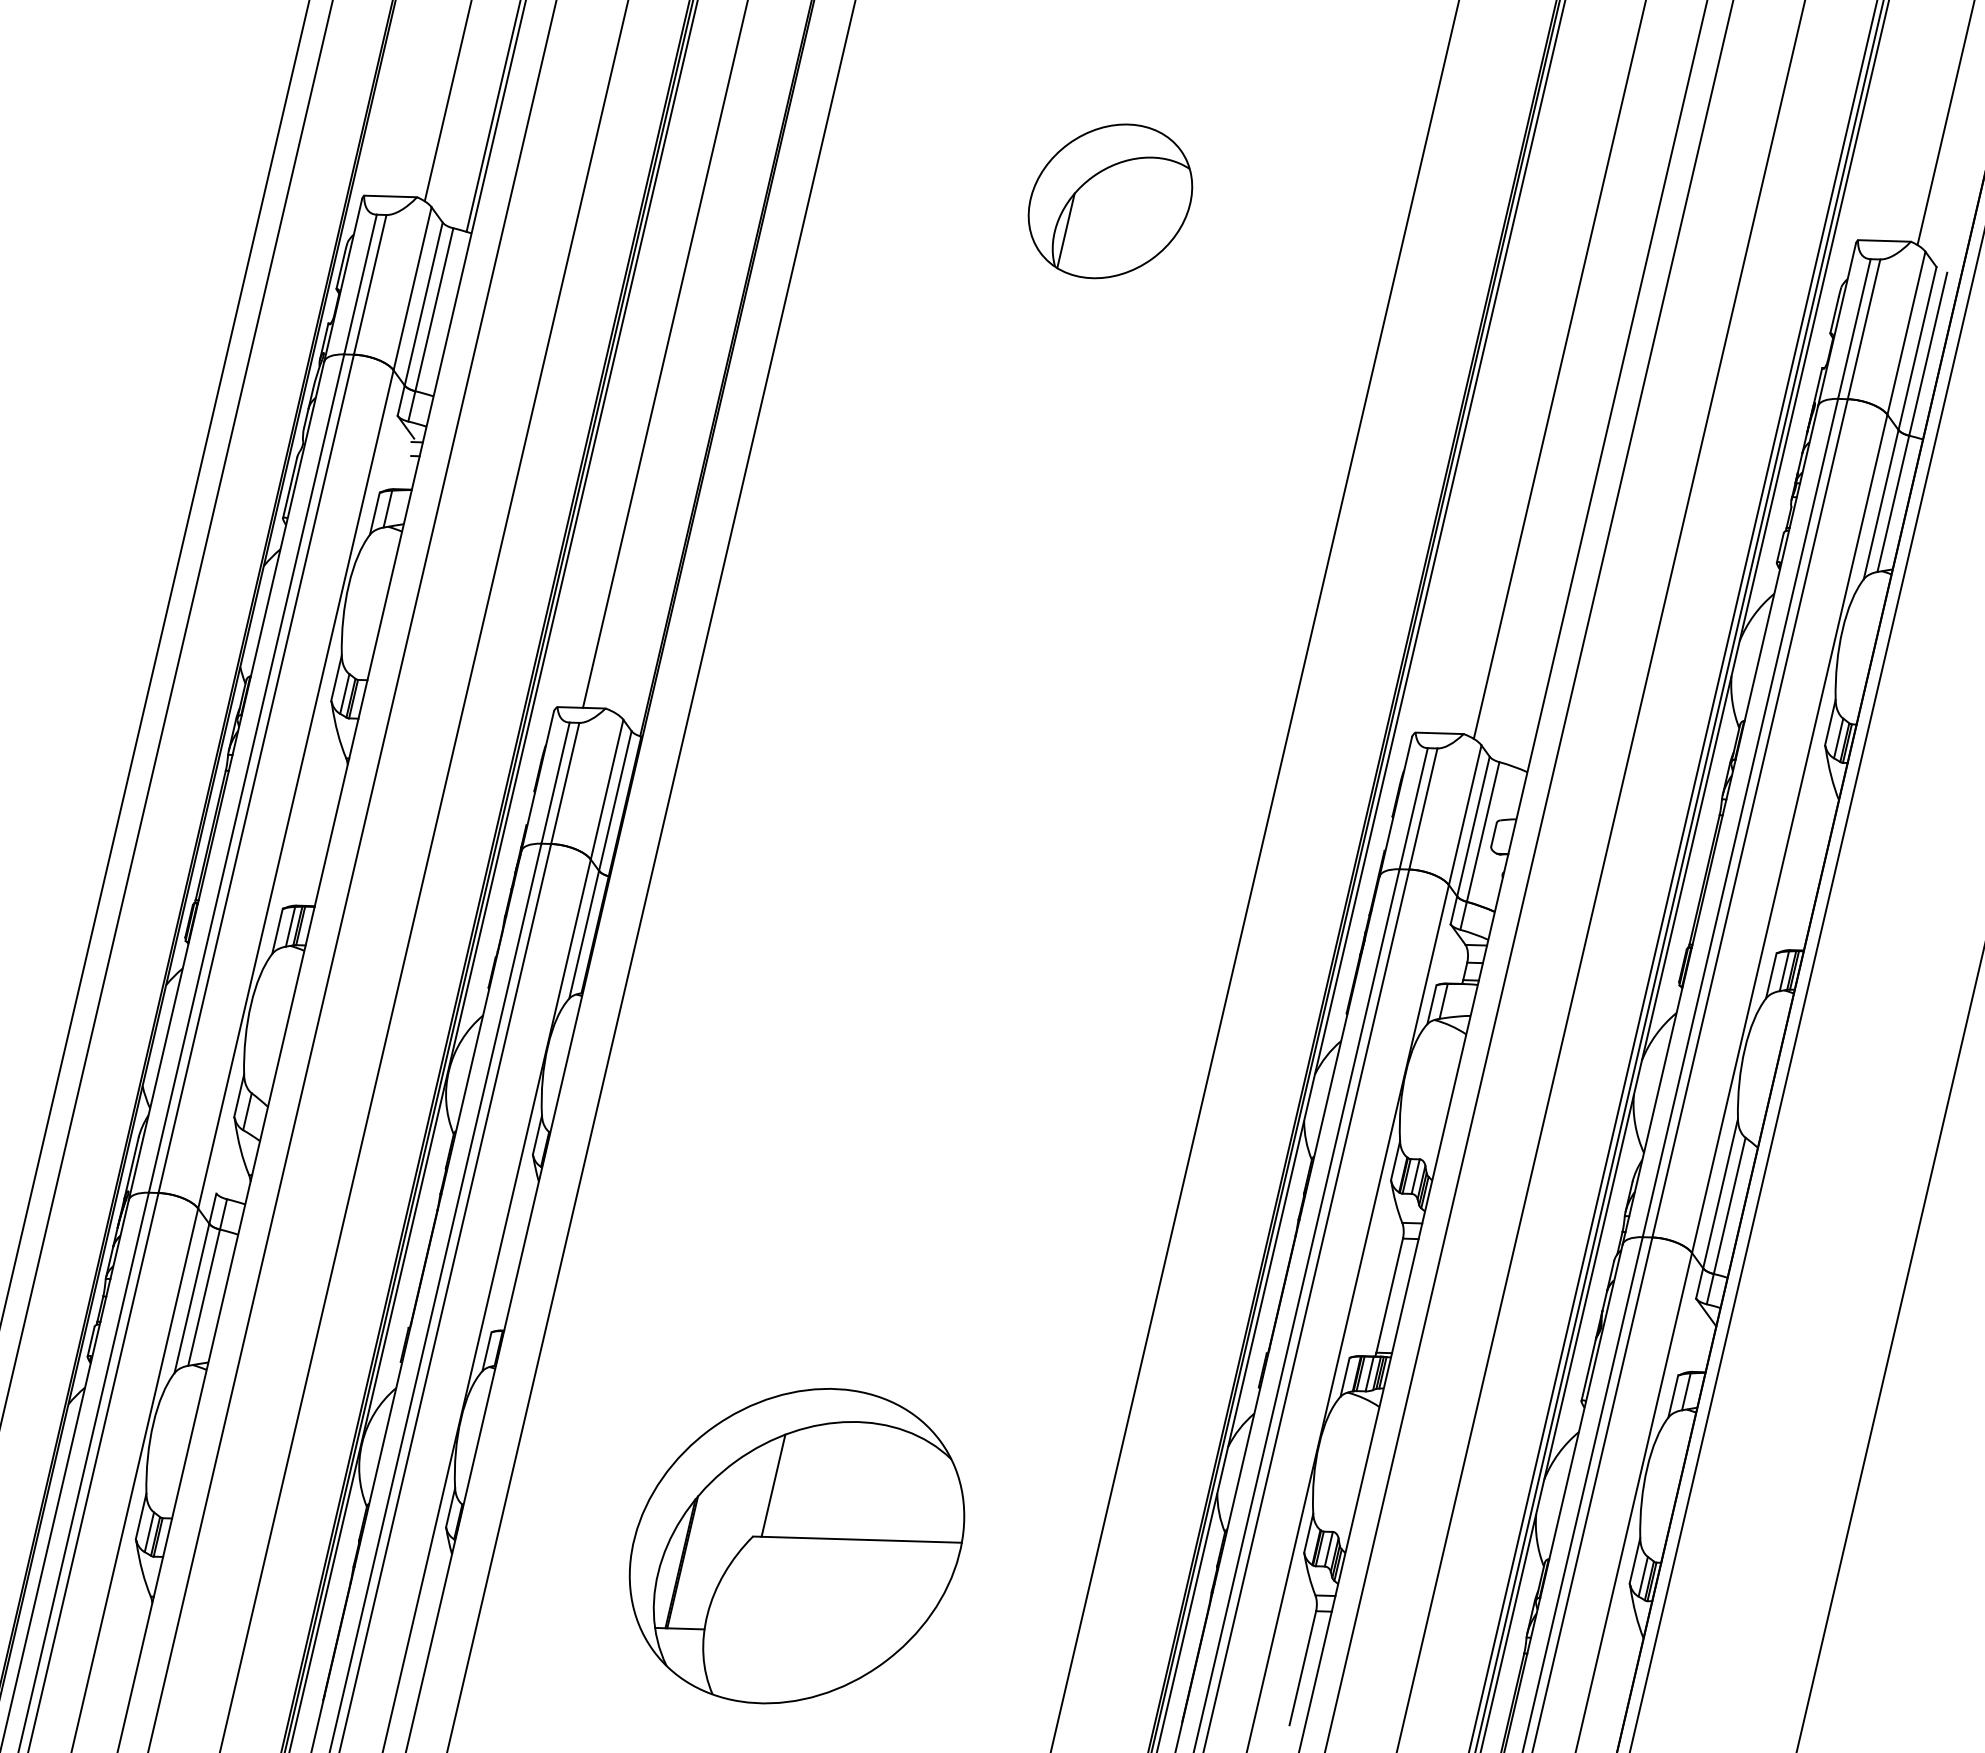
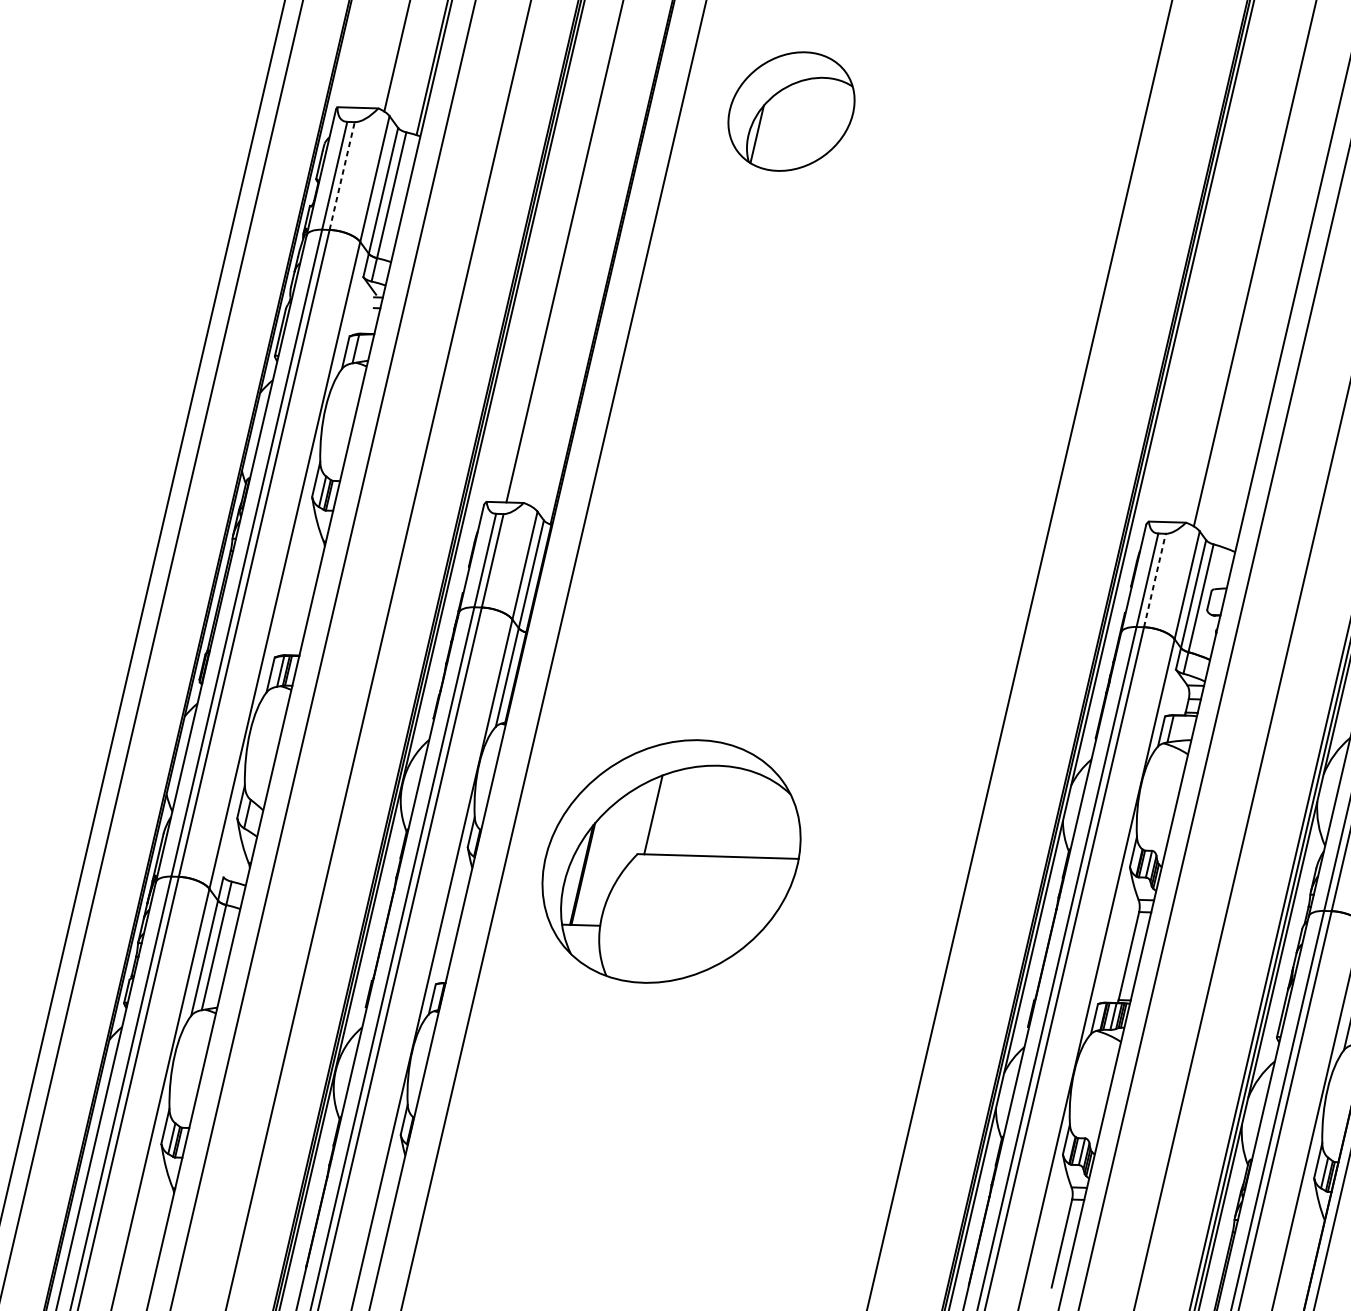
part: (1110, 201) -> (791, 111), moved
line: (370, 284) -> (342, 175), solid -> dashed
line: (1423, 808) -> (1155, 580), solid -> dashed
part: (796, 1546) -> (671, 861), moved

